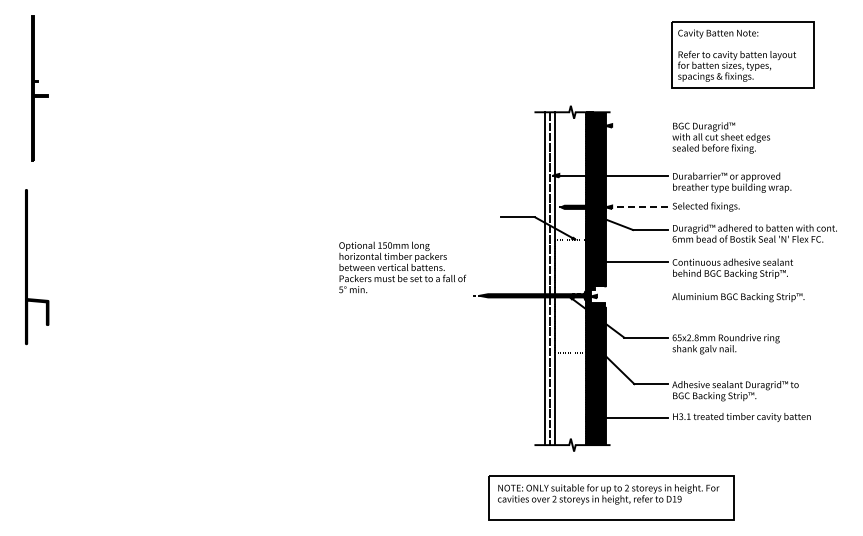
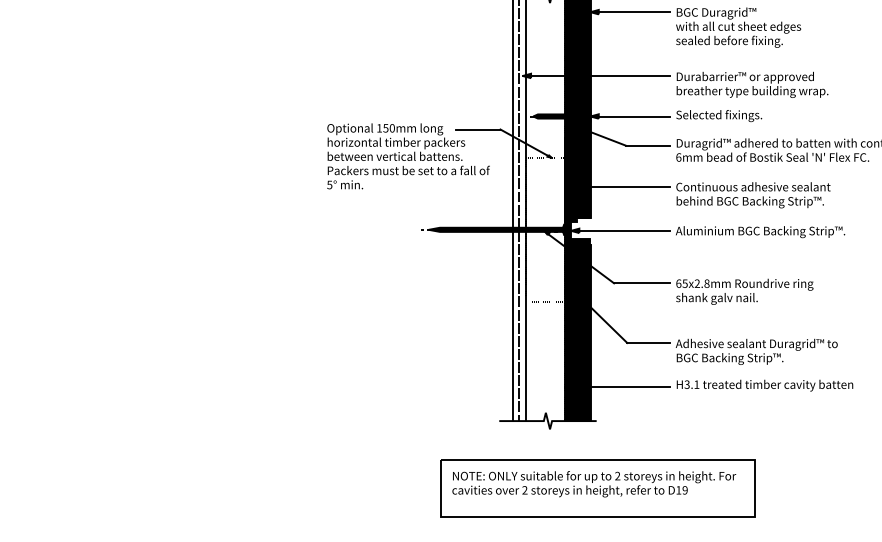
line: (636, 125) -> (629, 11), added
line: (636, 207) -> (629, 116), dashed -> solid
text: (402, 267) -> (408, 156), moved
line: (628, 296) -> (619, 230), added

